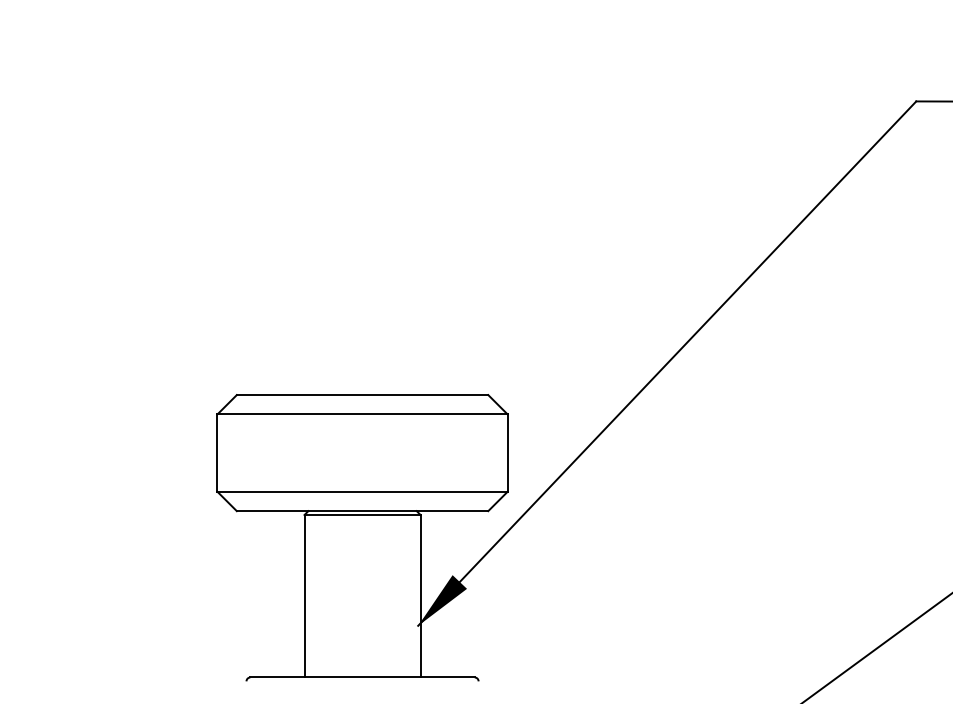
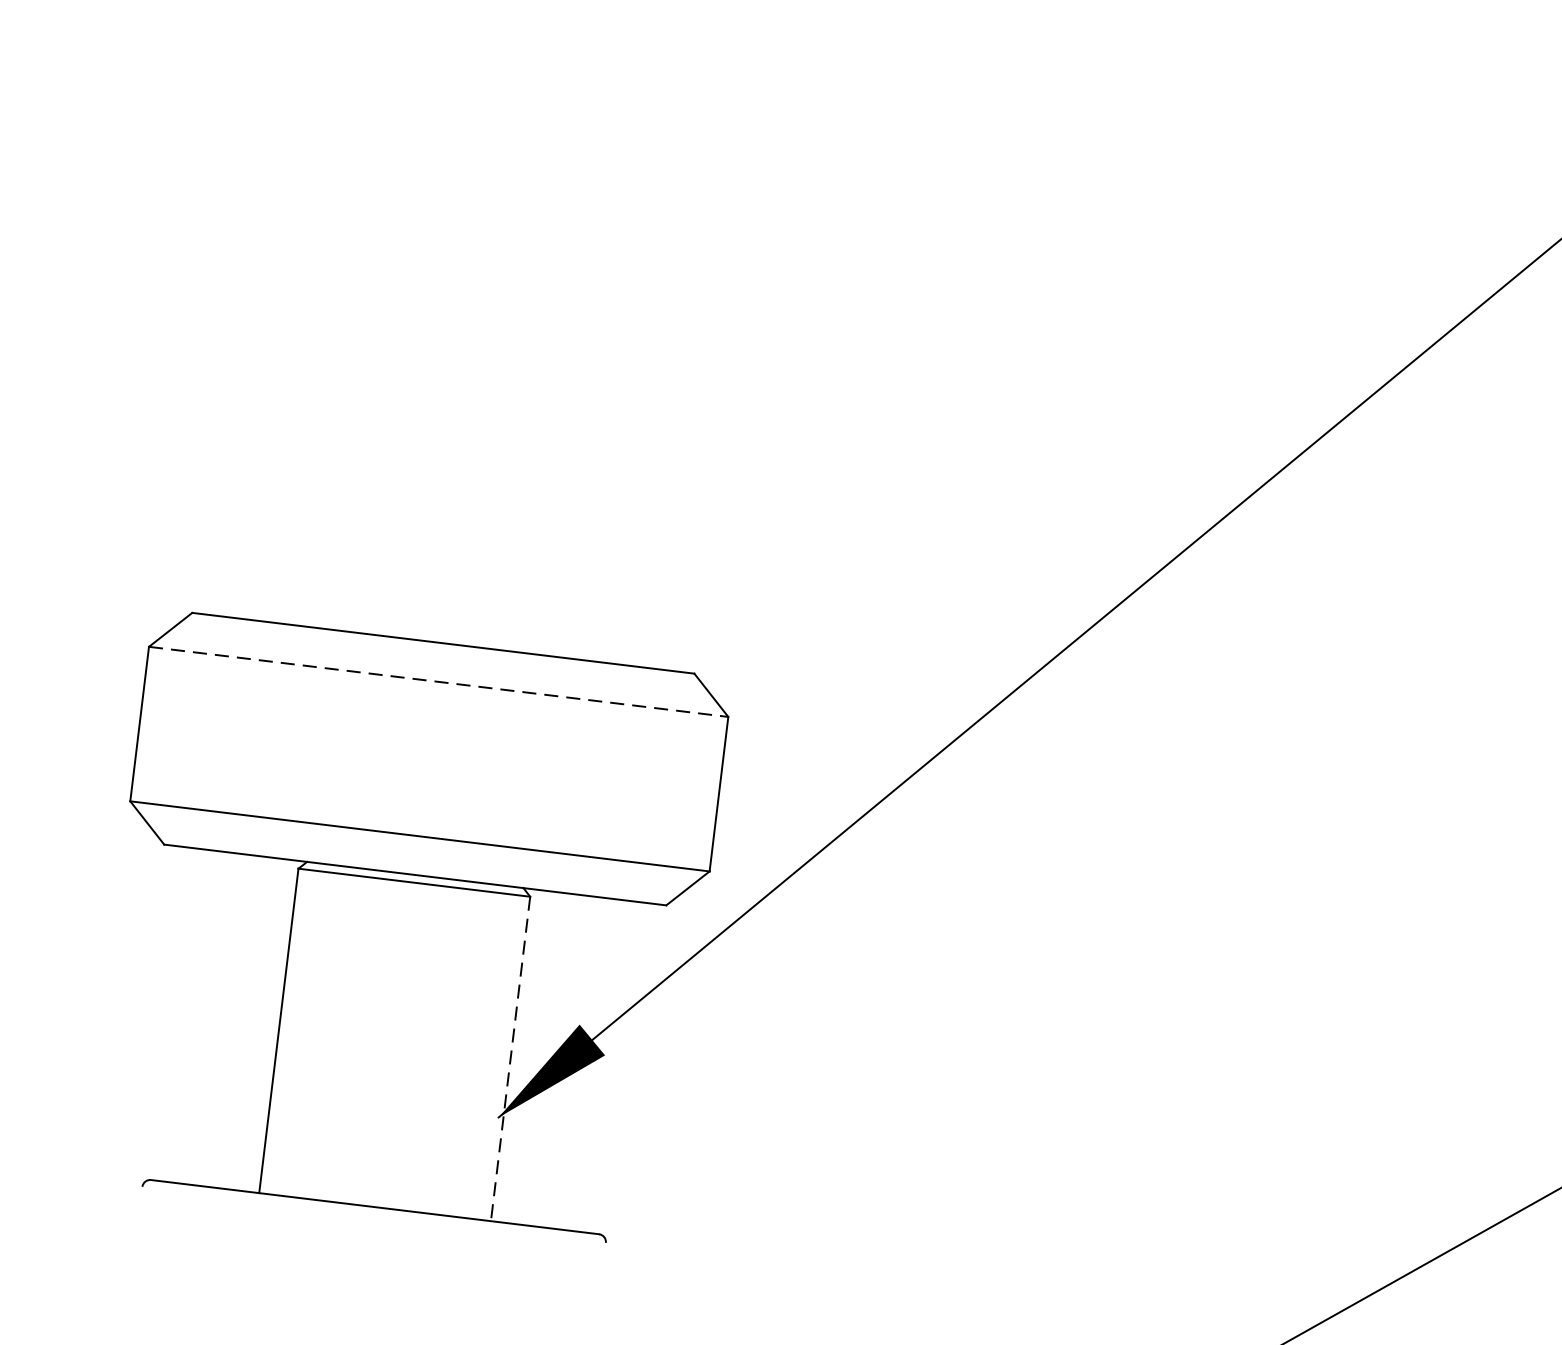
line: (363, 414) -> (440, 682), solid -> dashed
line: (420, 596) -> (510, 1059), solid -> dashed

